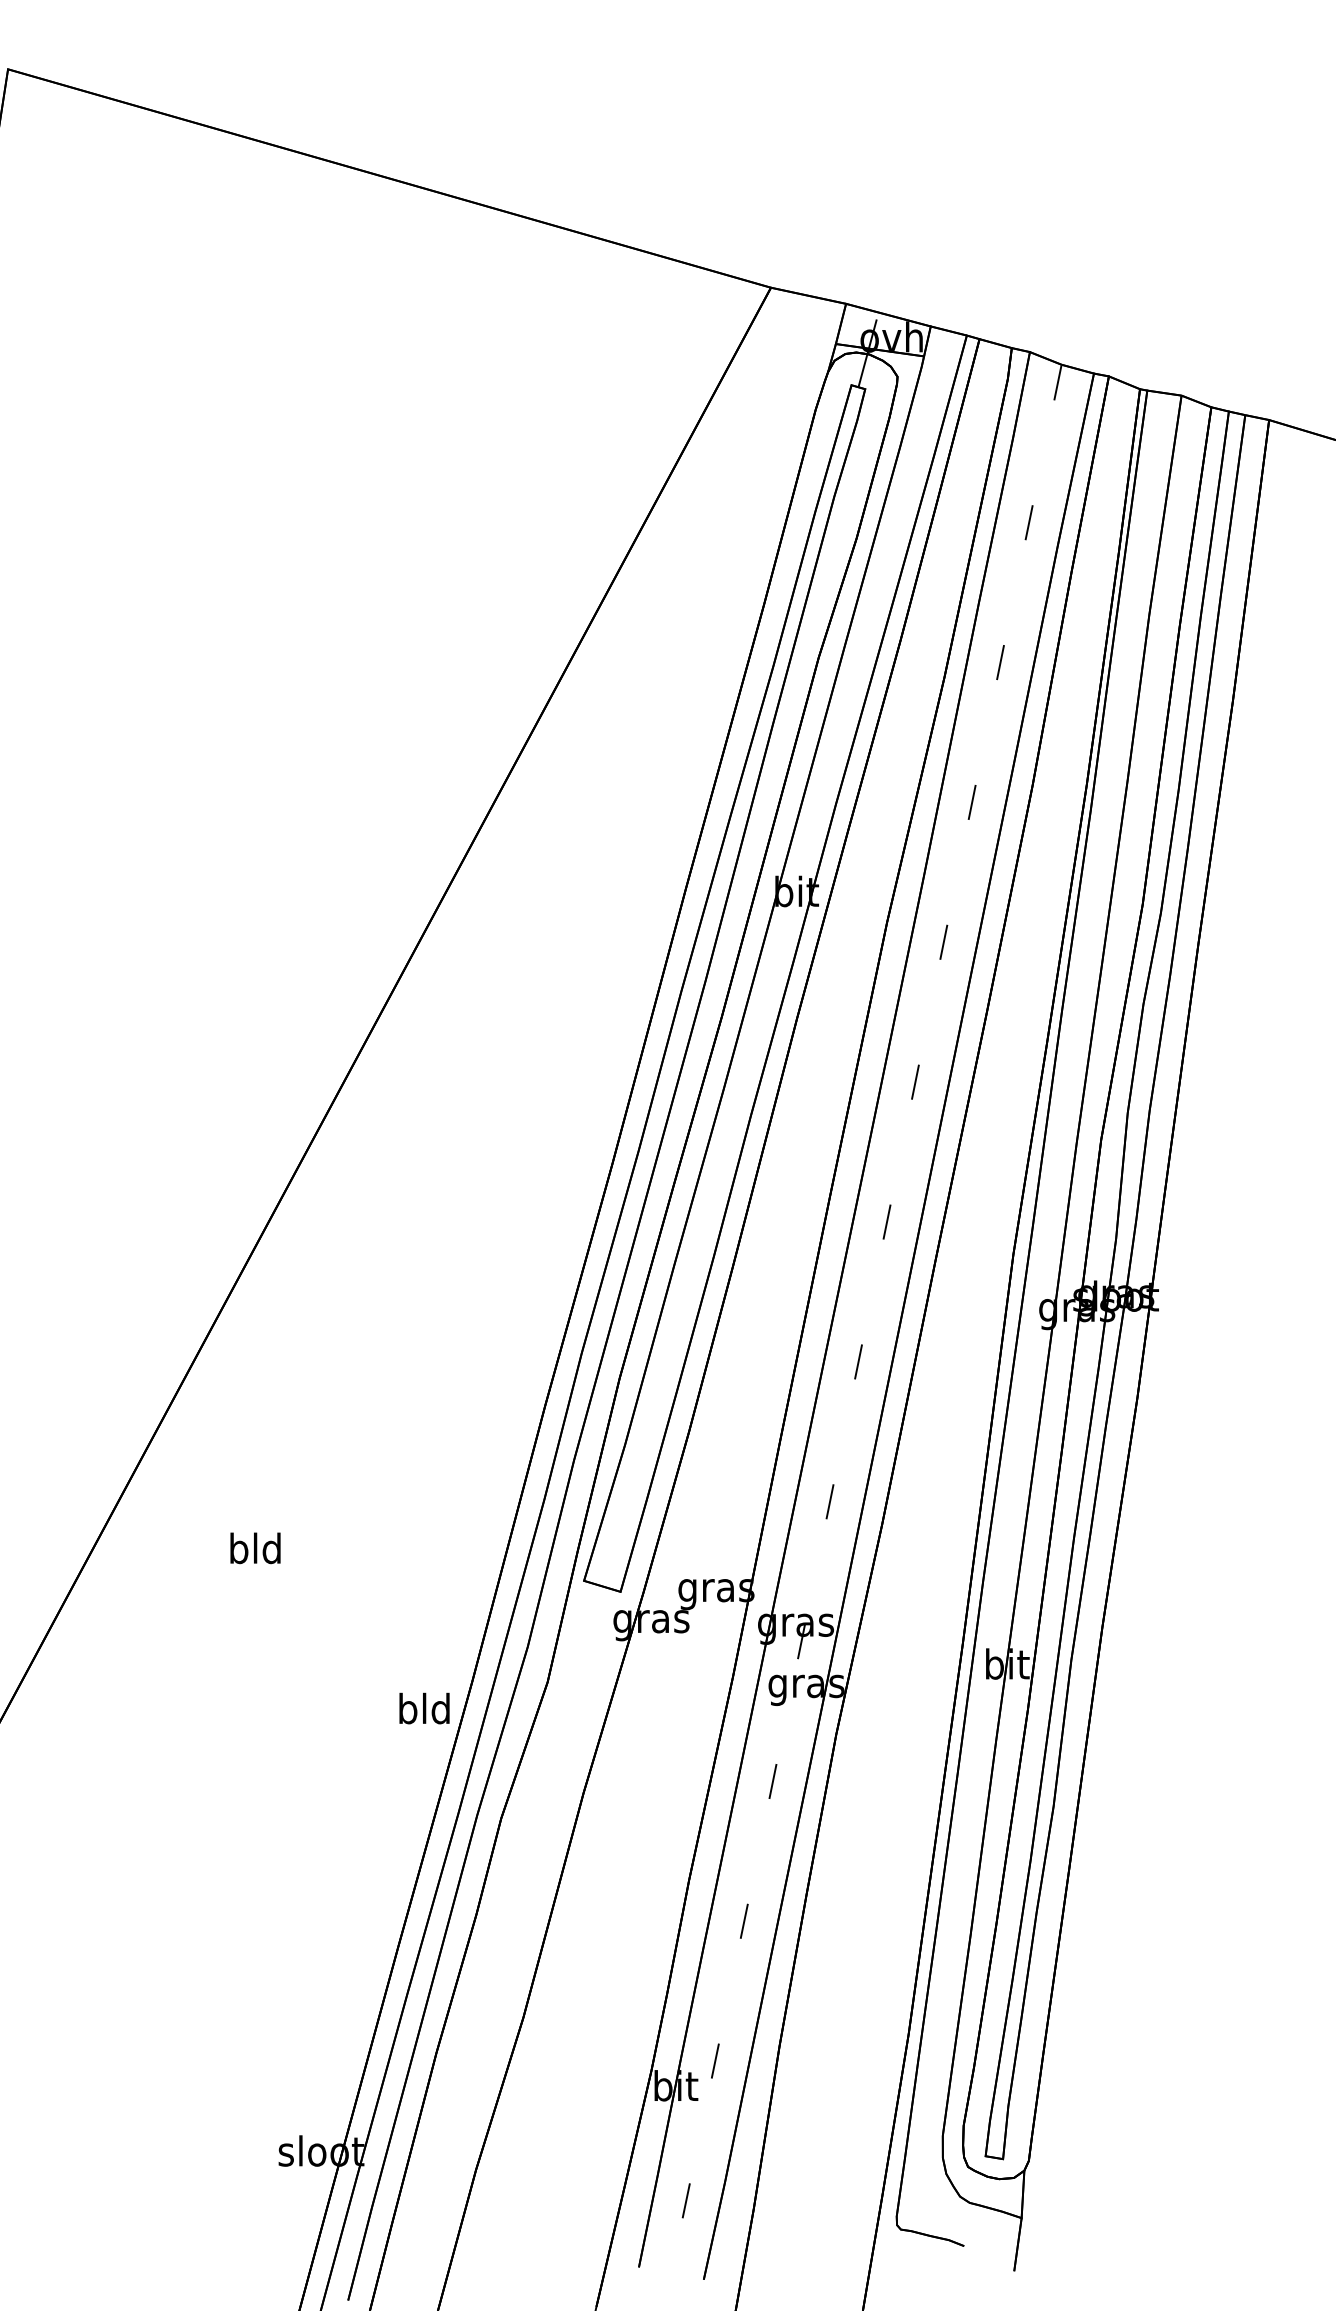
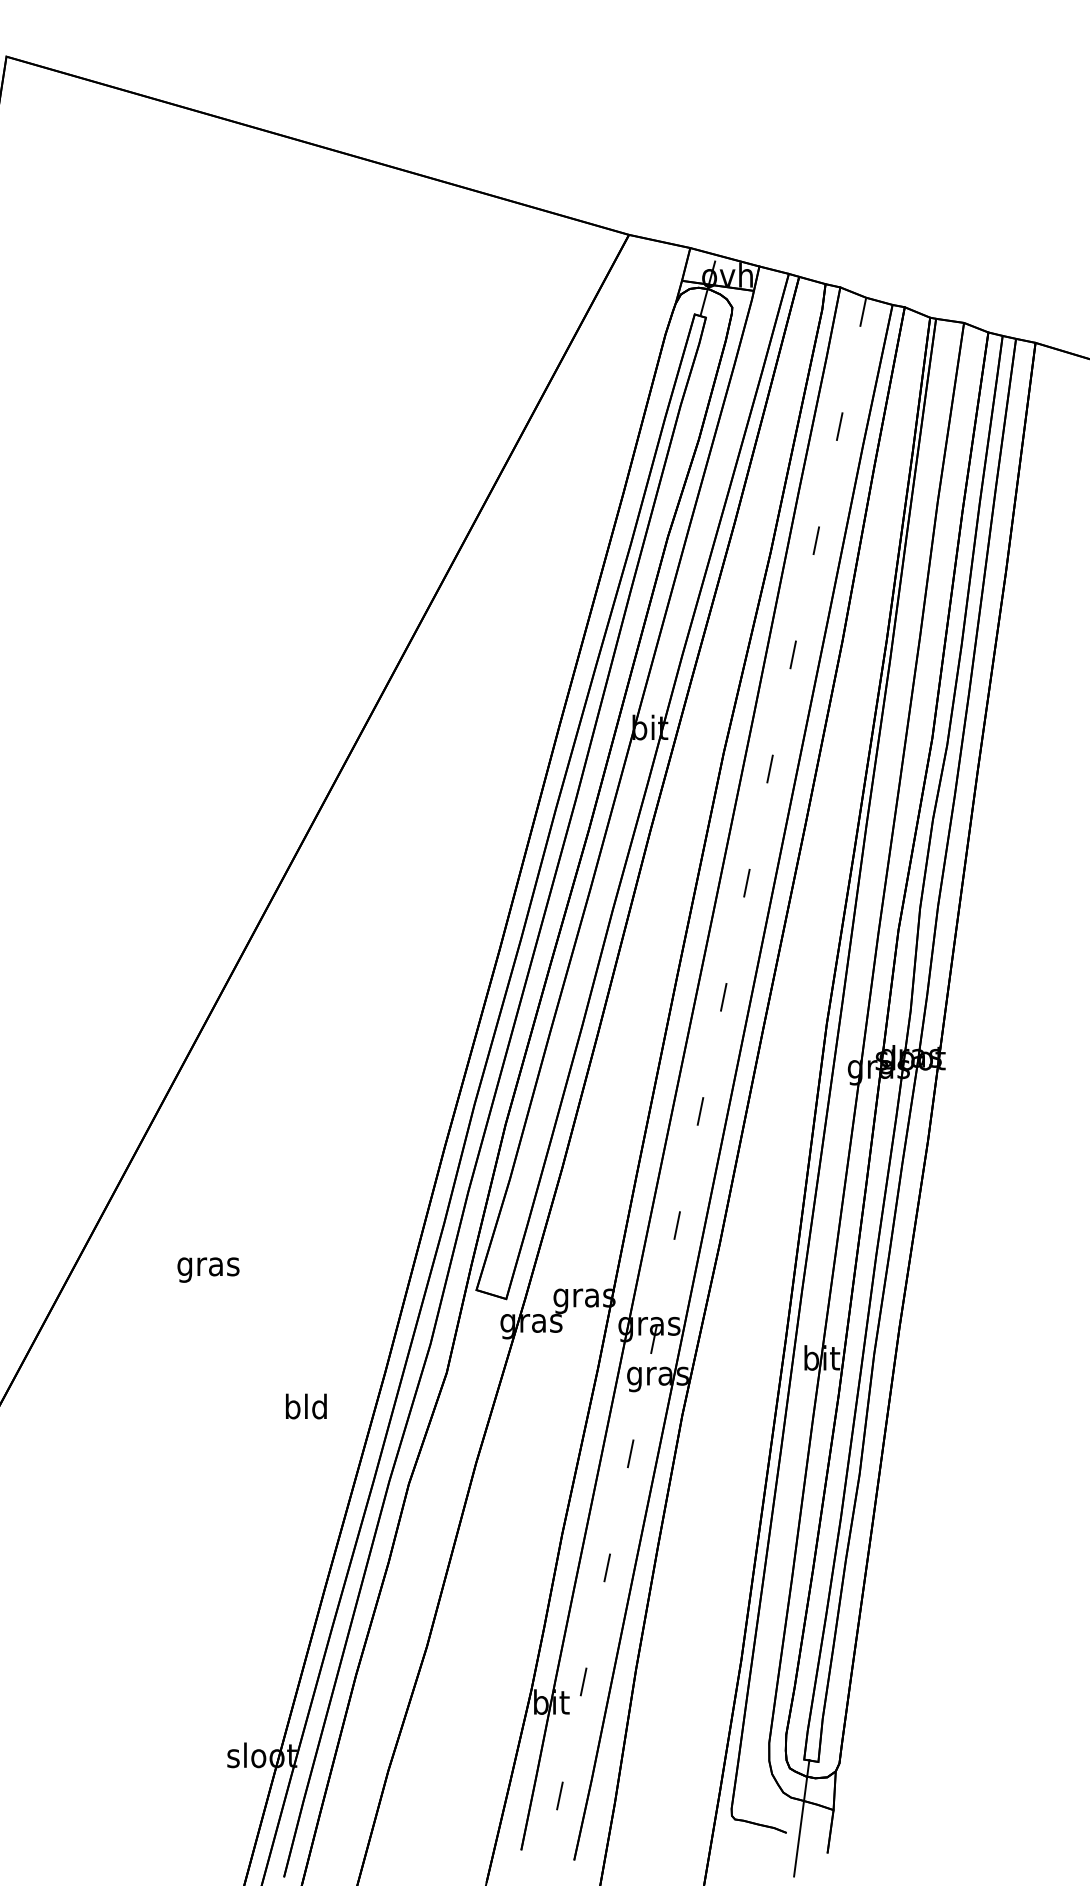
text: (255, 1551) -> (208, 1266), bld -> gras
text: (424, 1708) -> (306, 1406), moved
line: (982, 2227) -> (801, 1817), added

